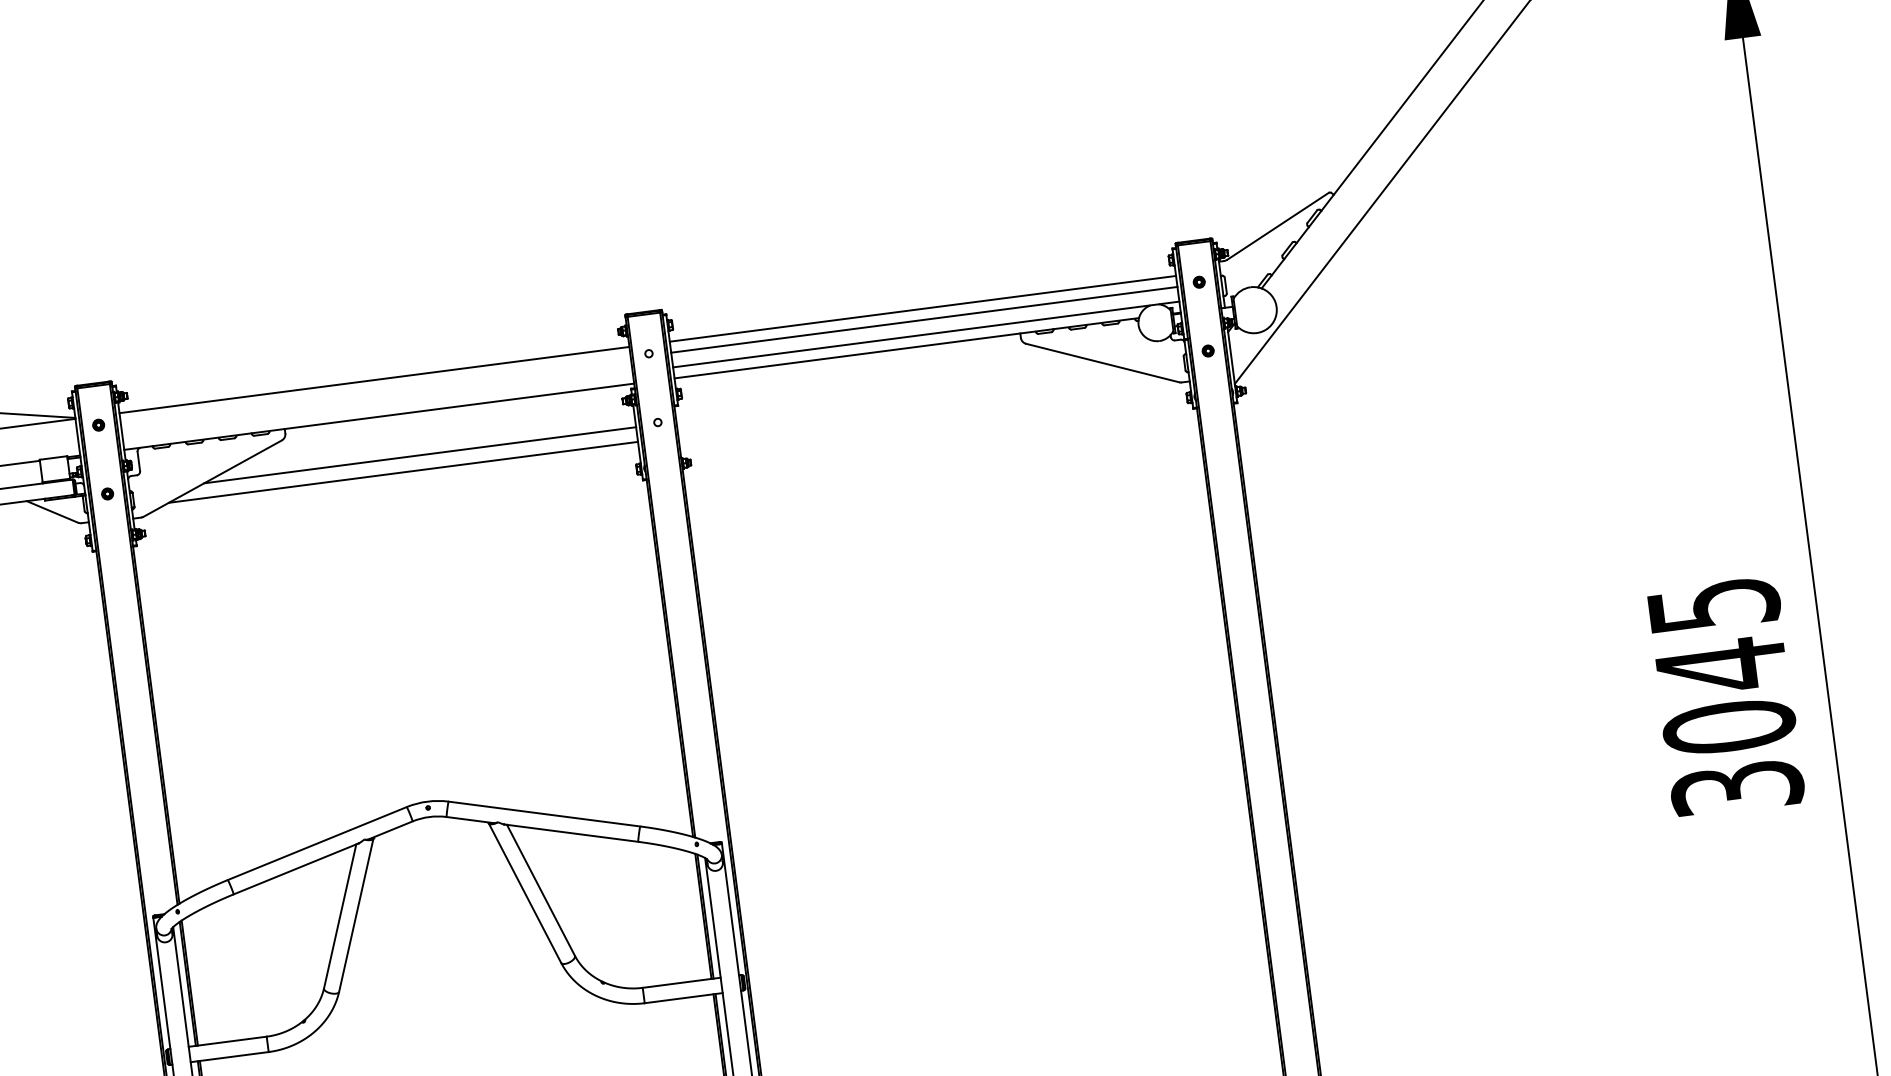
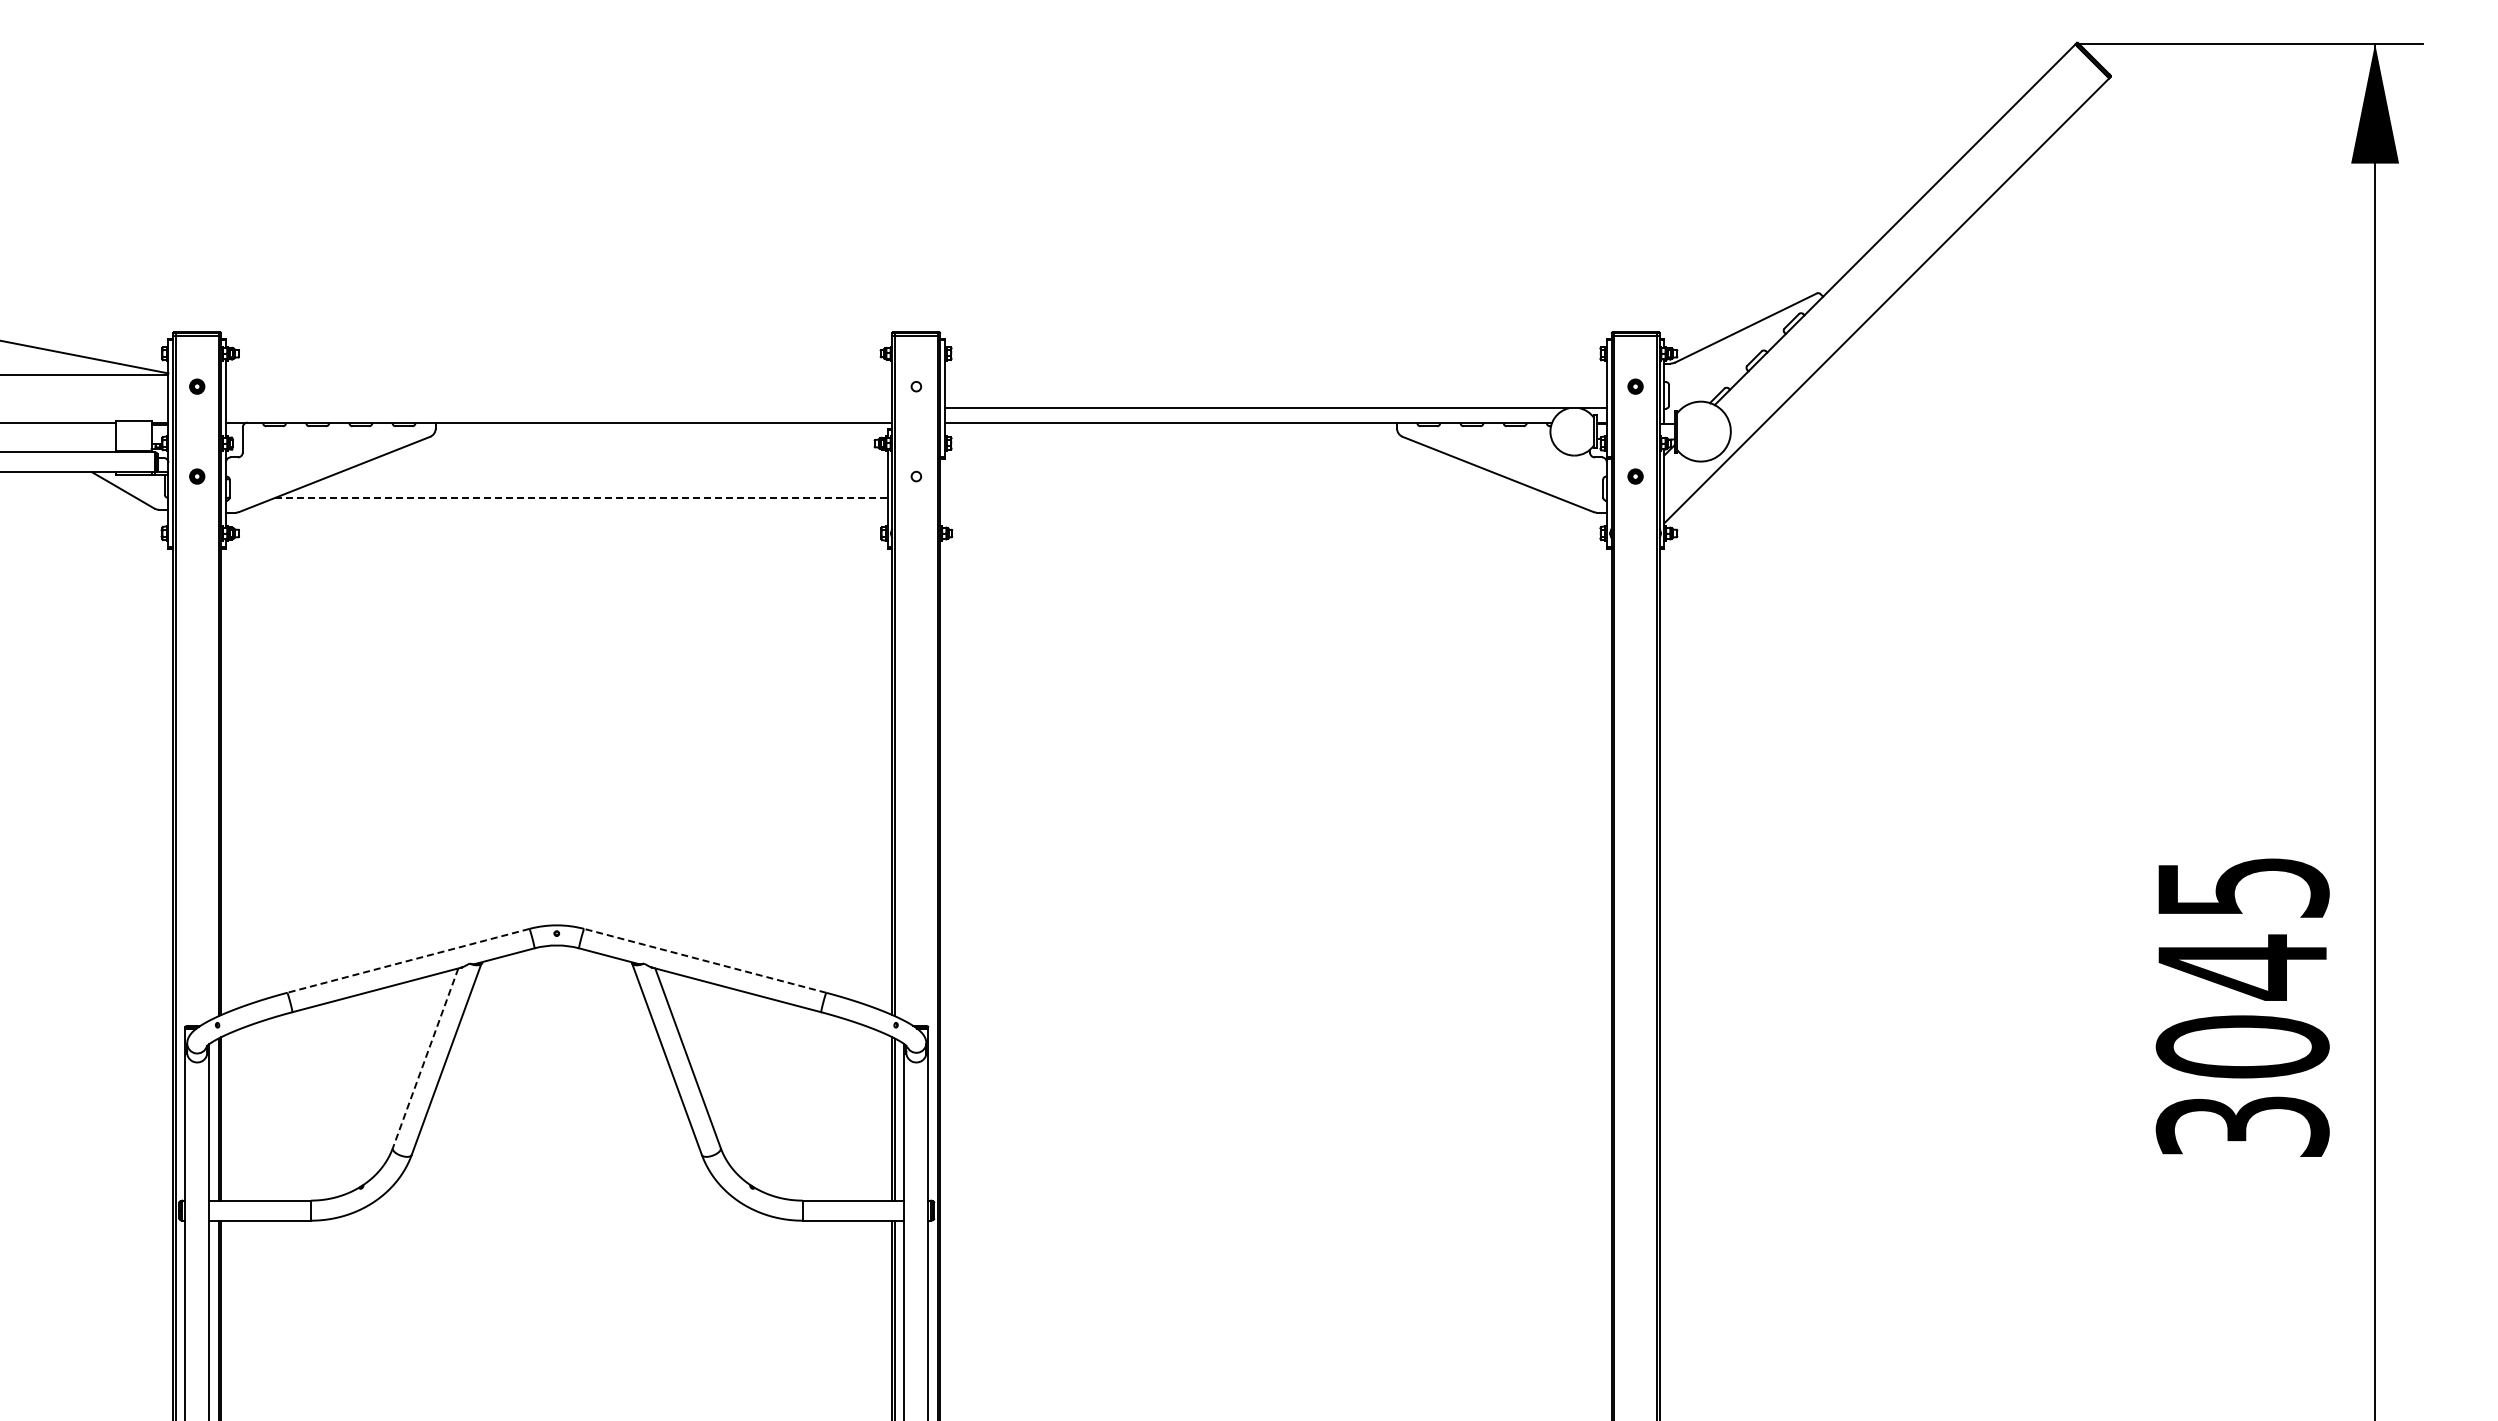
line: (922, 308) -> (1275, 374), removed
line: (924, 320) -> (1275, 389), removed
line: (374, 379) -> (559, 374), removed
line: (420, 454) -> (605, 478), removed
line: (403, 472) -> (581, 498), solid -> dashed
line: (543, 813) -> (704, 960), solid -> dashed
line: (316, 843) -> (407, 960), solid -> dashed
line: (340, 916) -> (425, 1058), solid -> dashed

